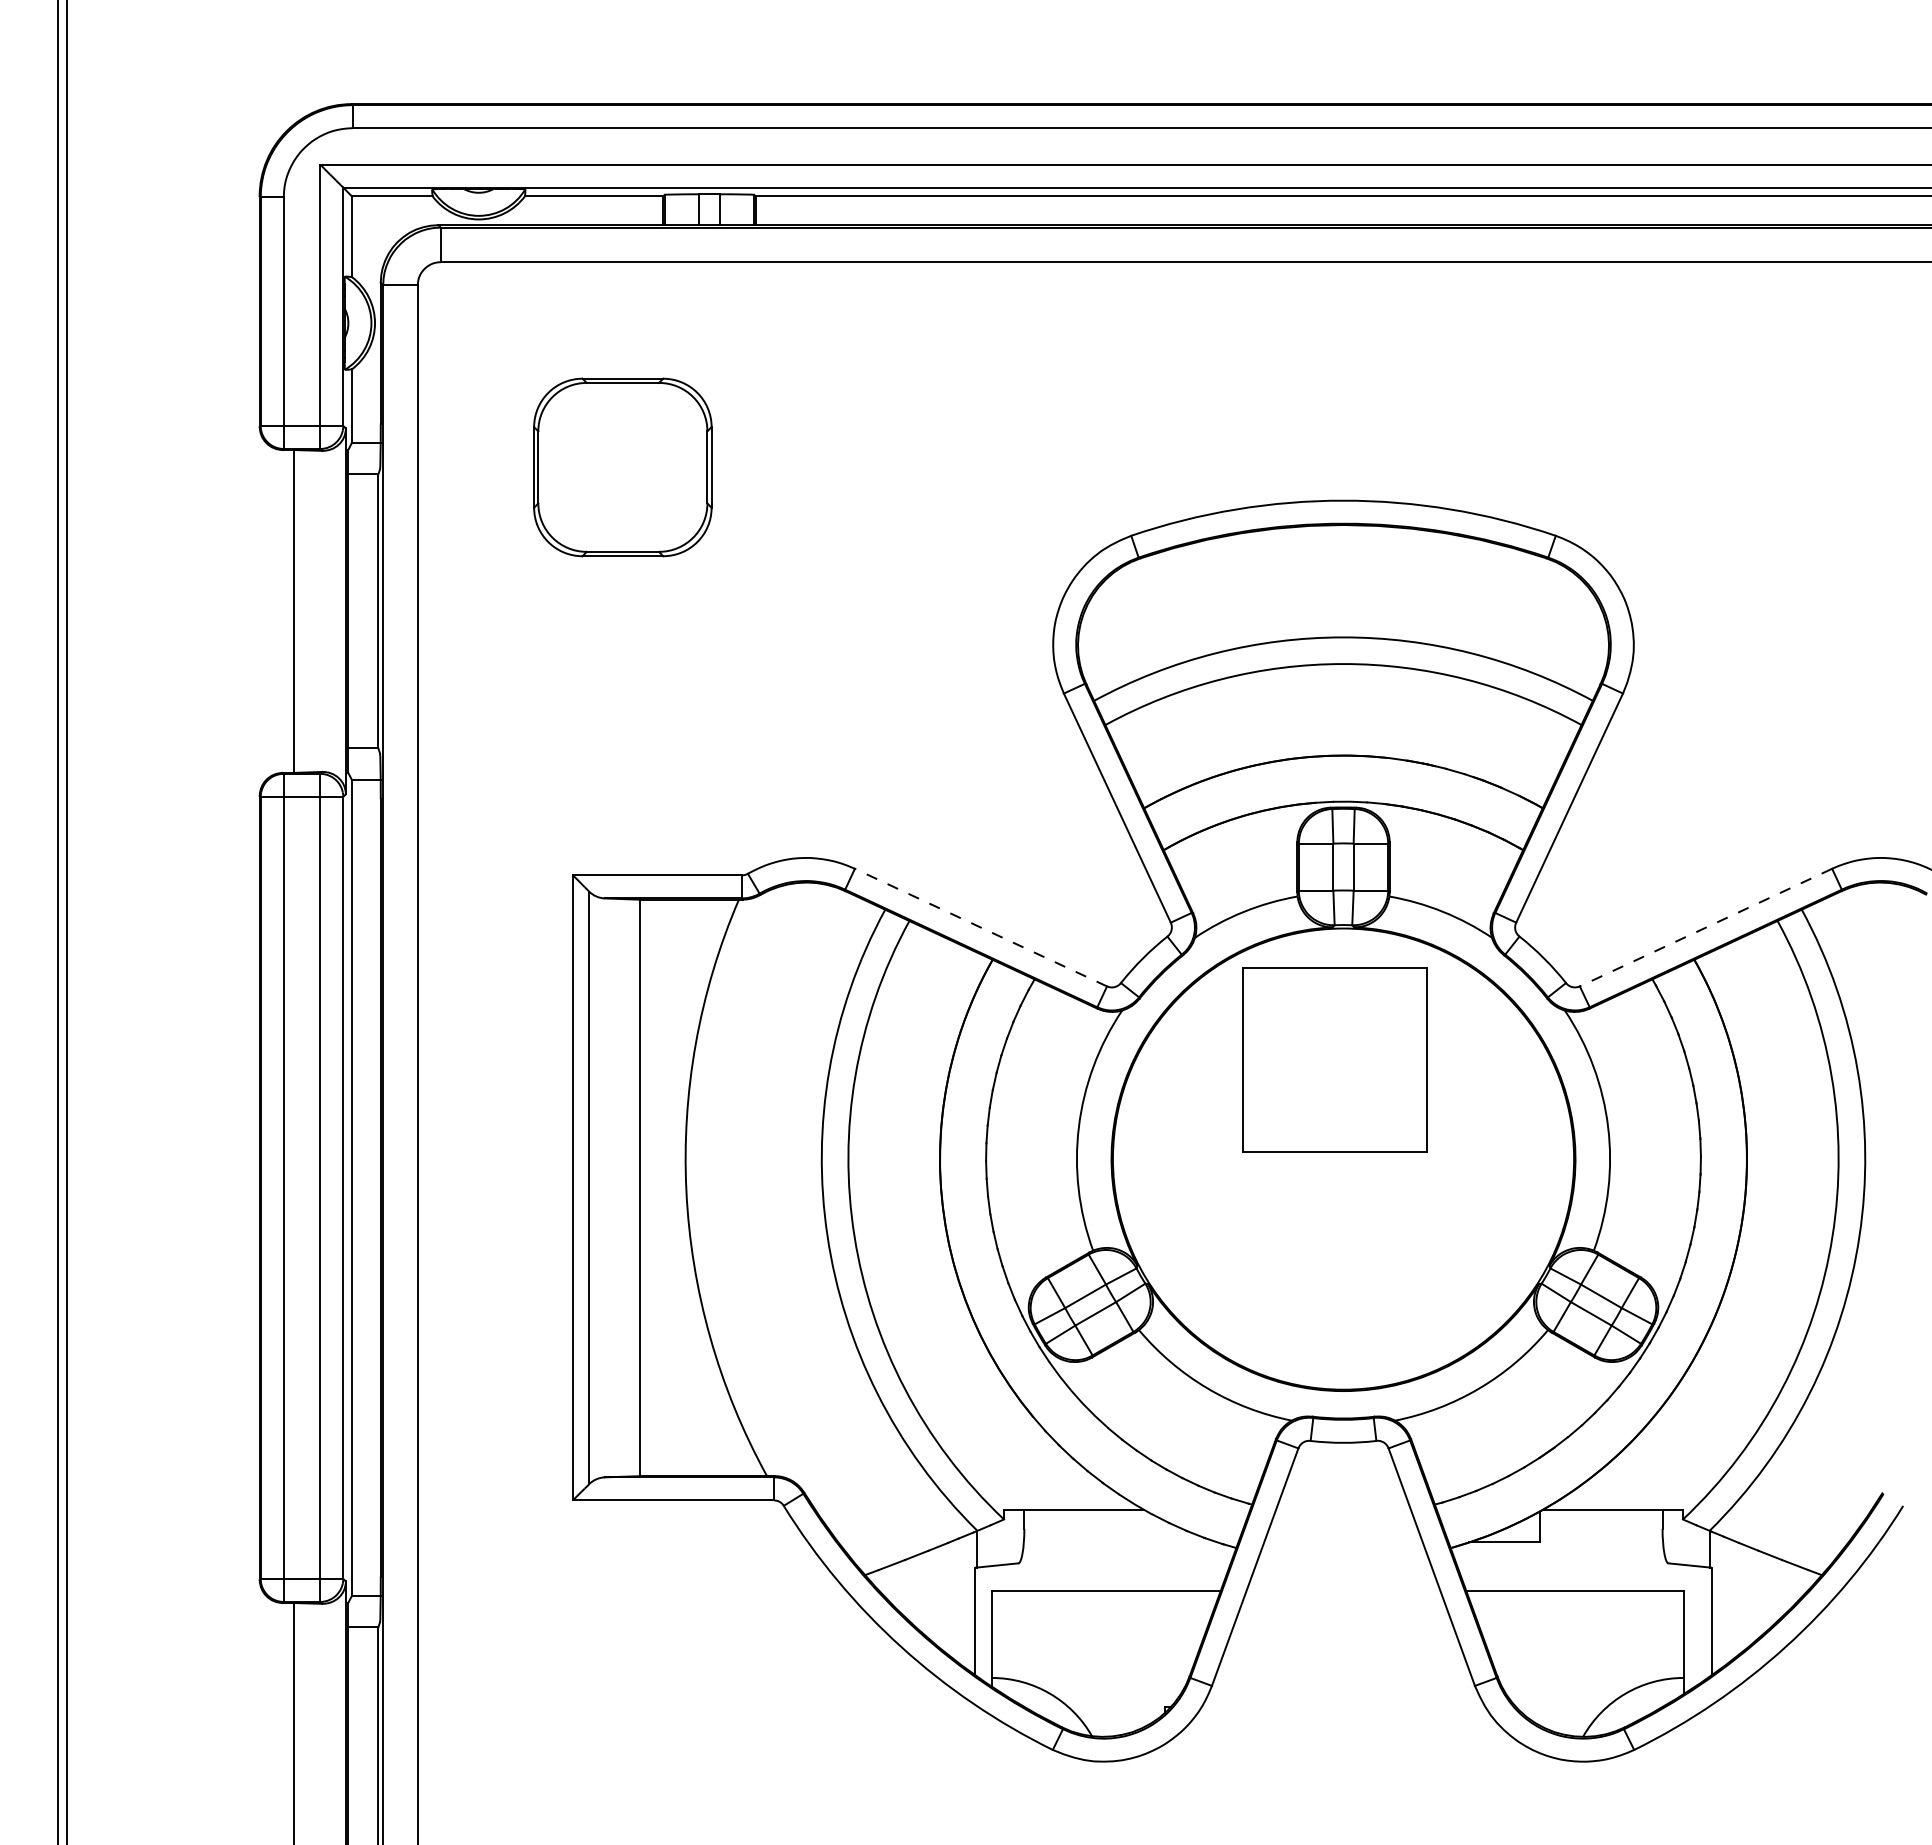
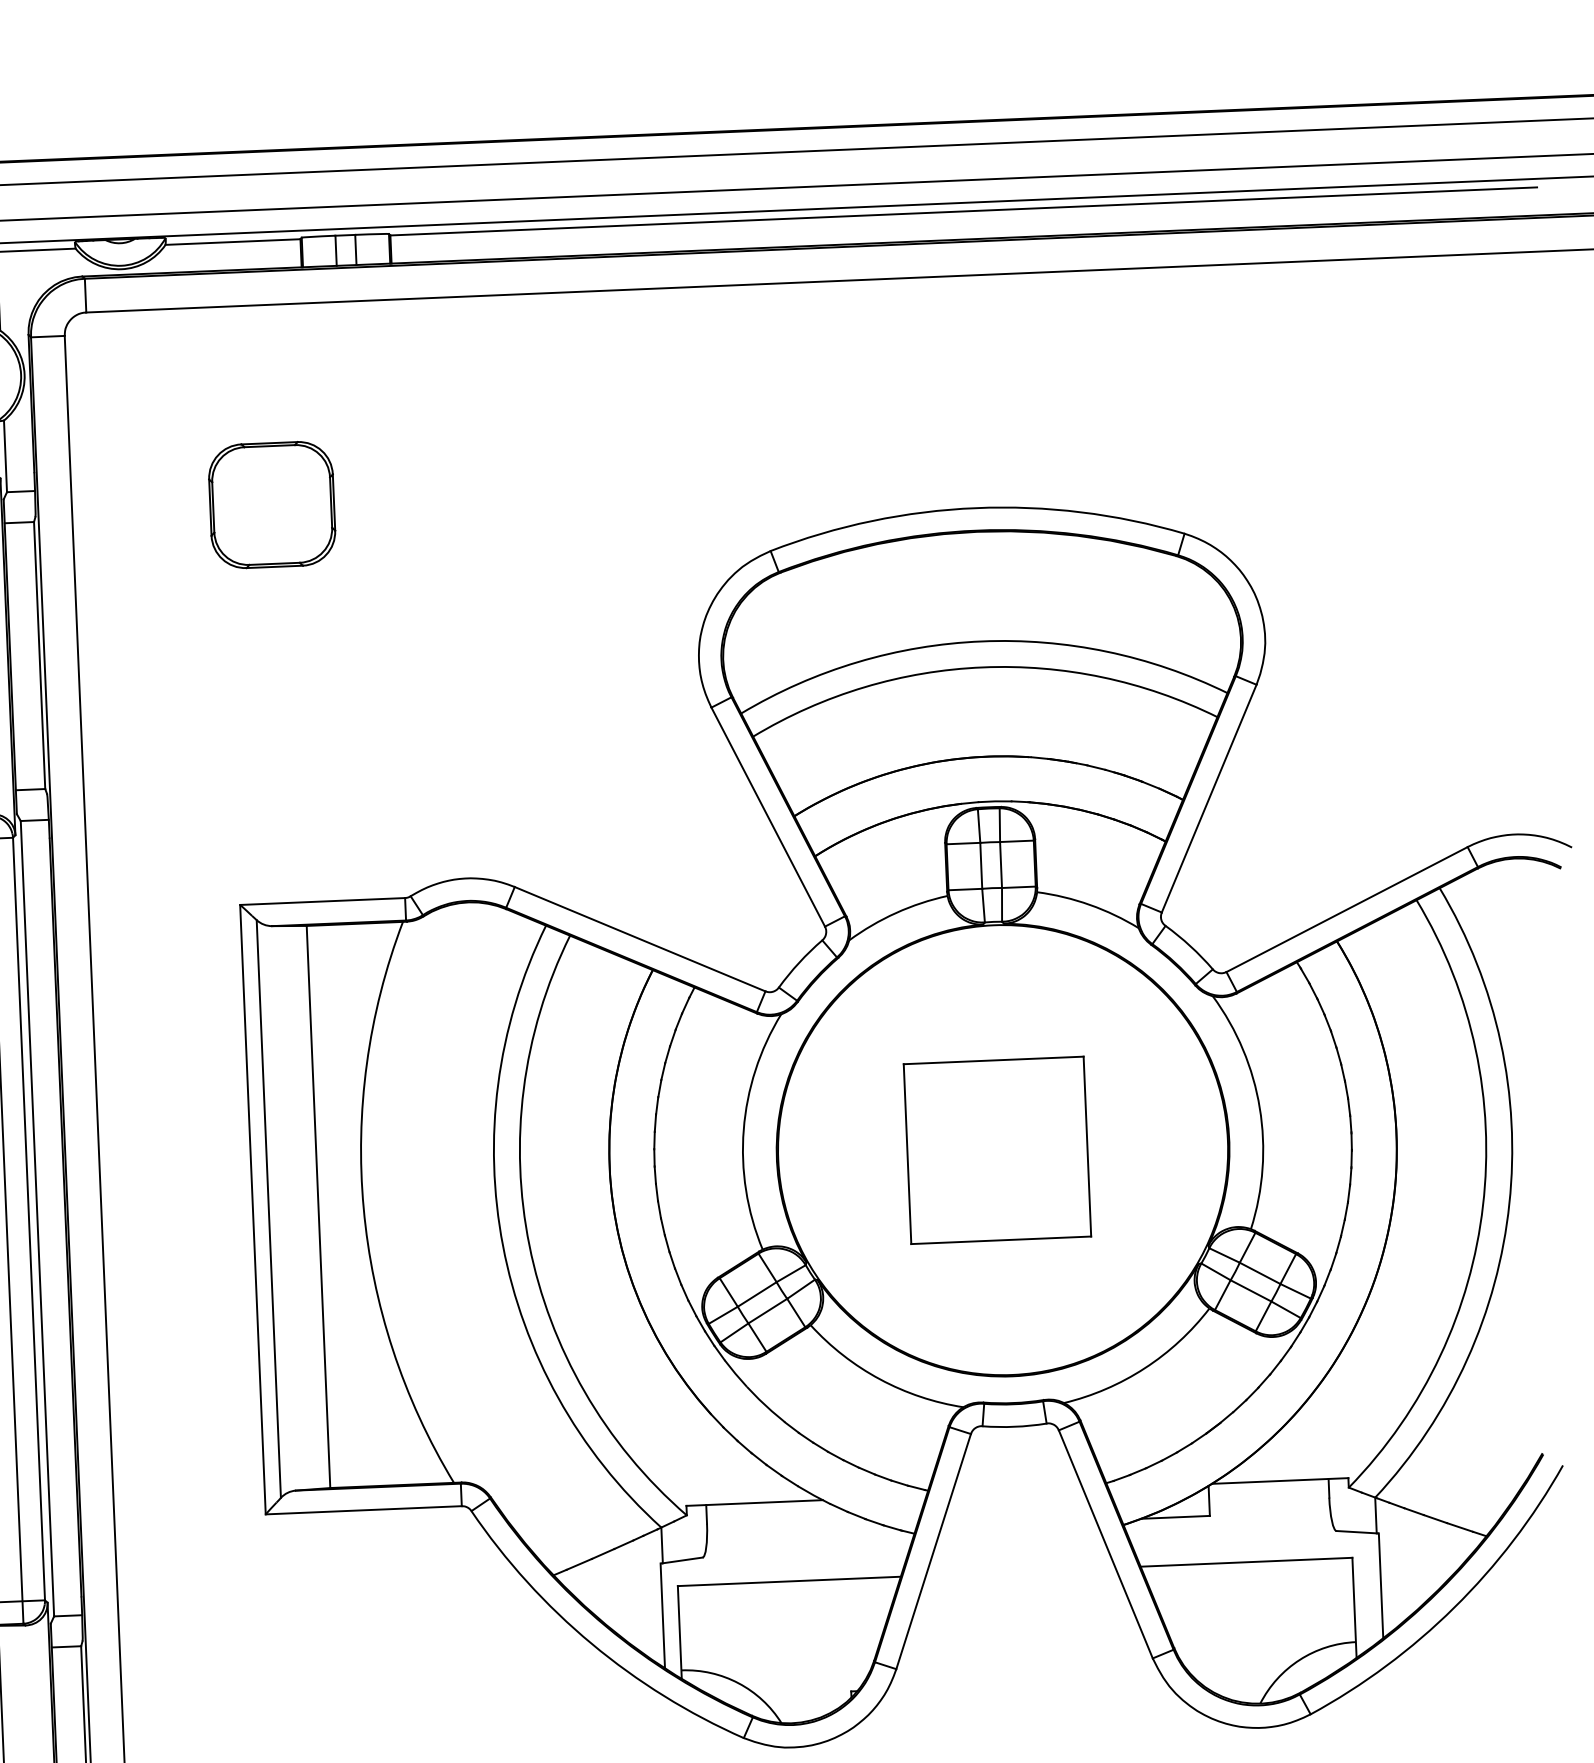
part: (622, 466) -> (271, 504), size x0.71
line: (980, 927) -> (639, 939), dashed -> solid
line: (1705, 927) -> (1346, 909), dashed -> solid
part: (1334, 1059) -> (997, 1149), moved

